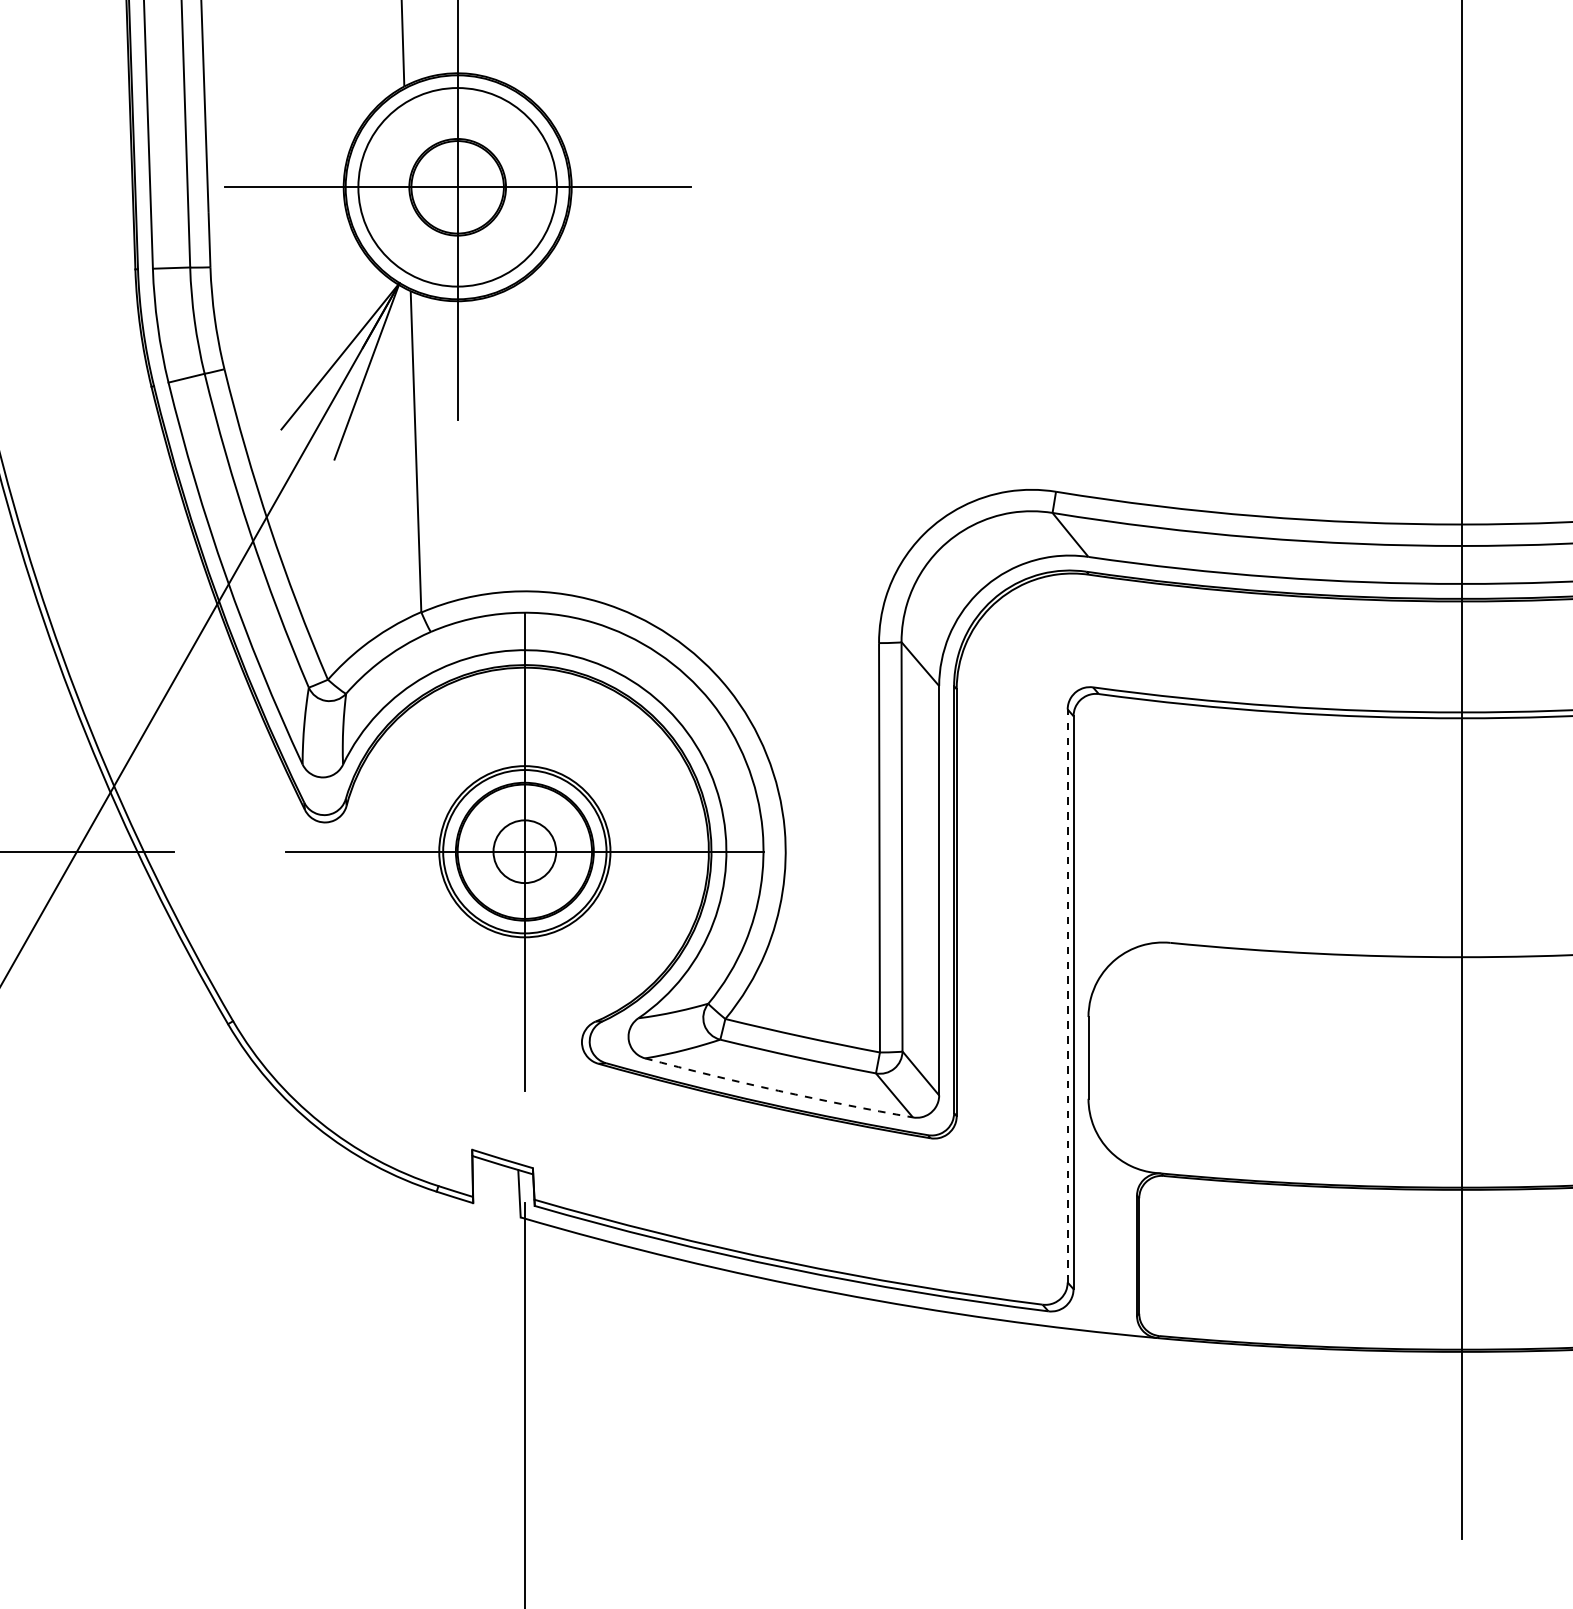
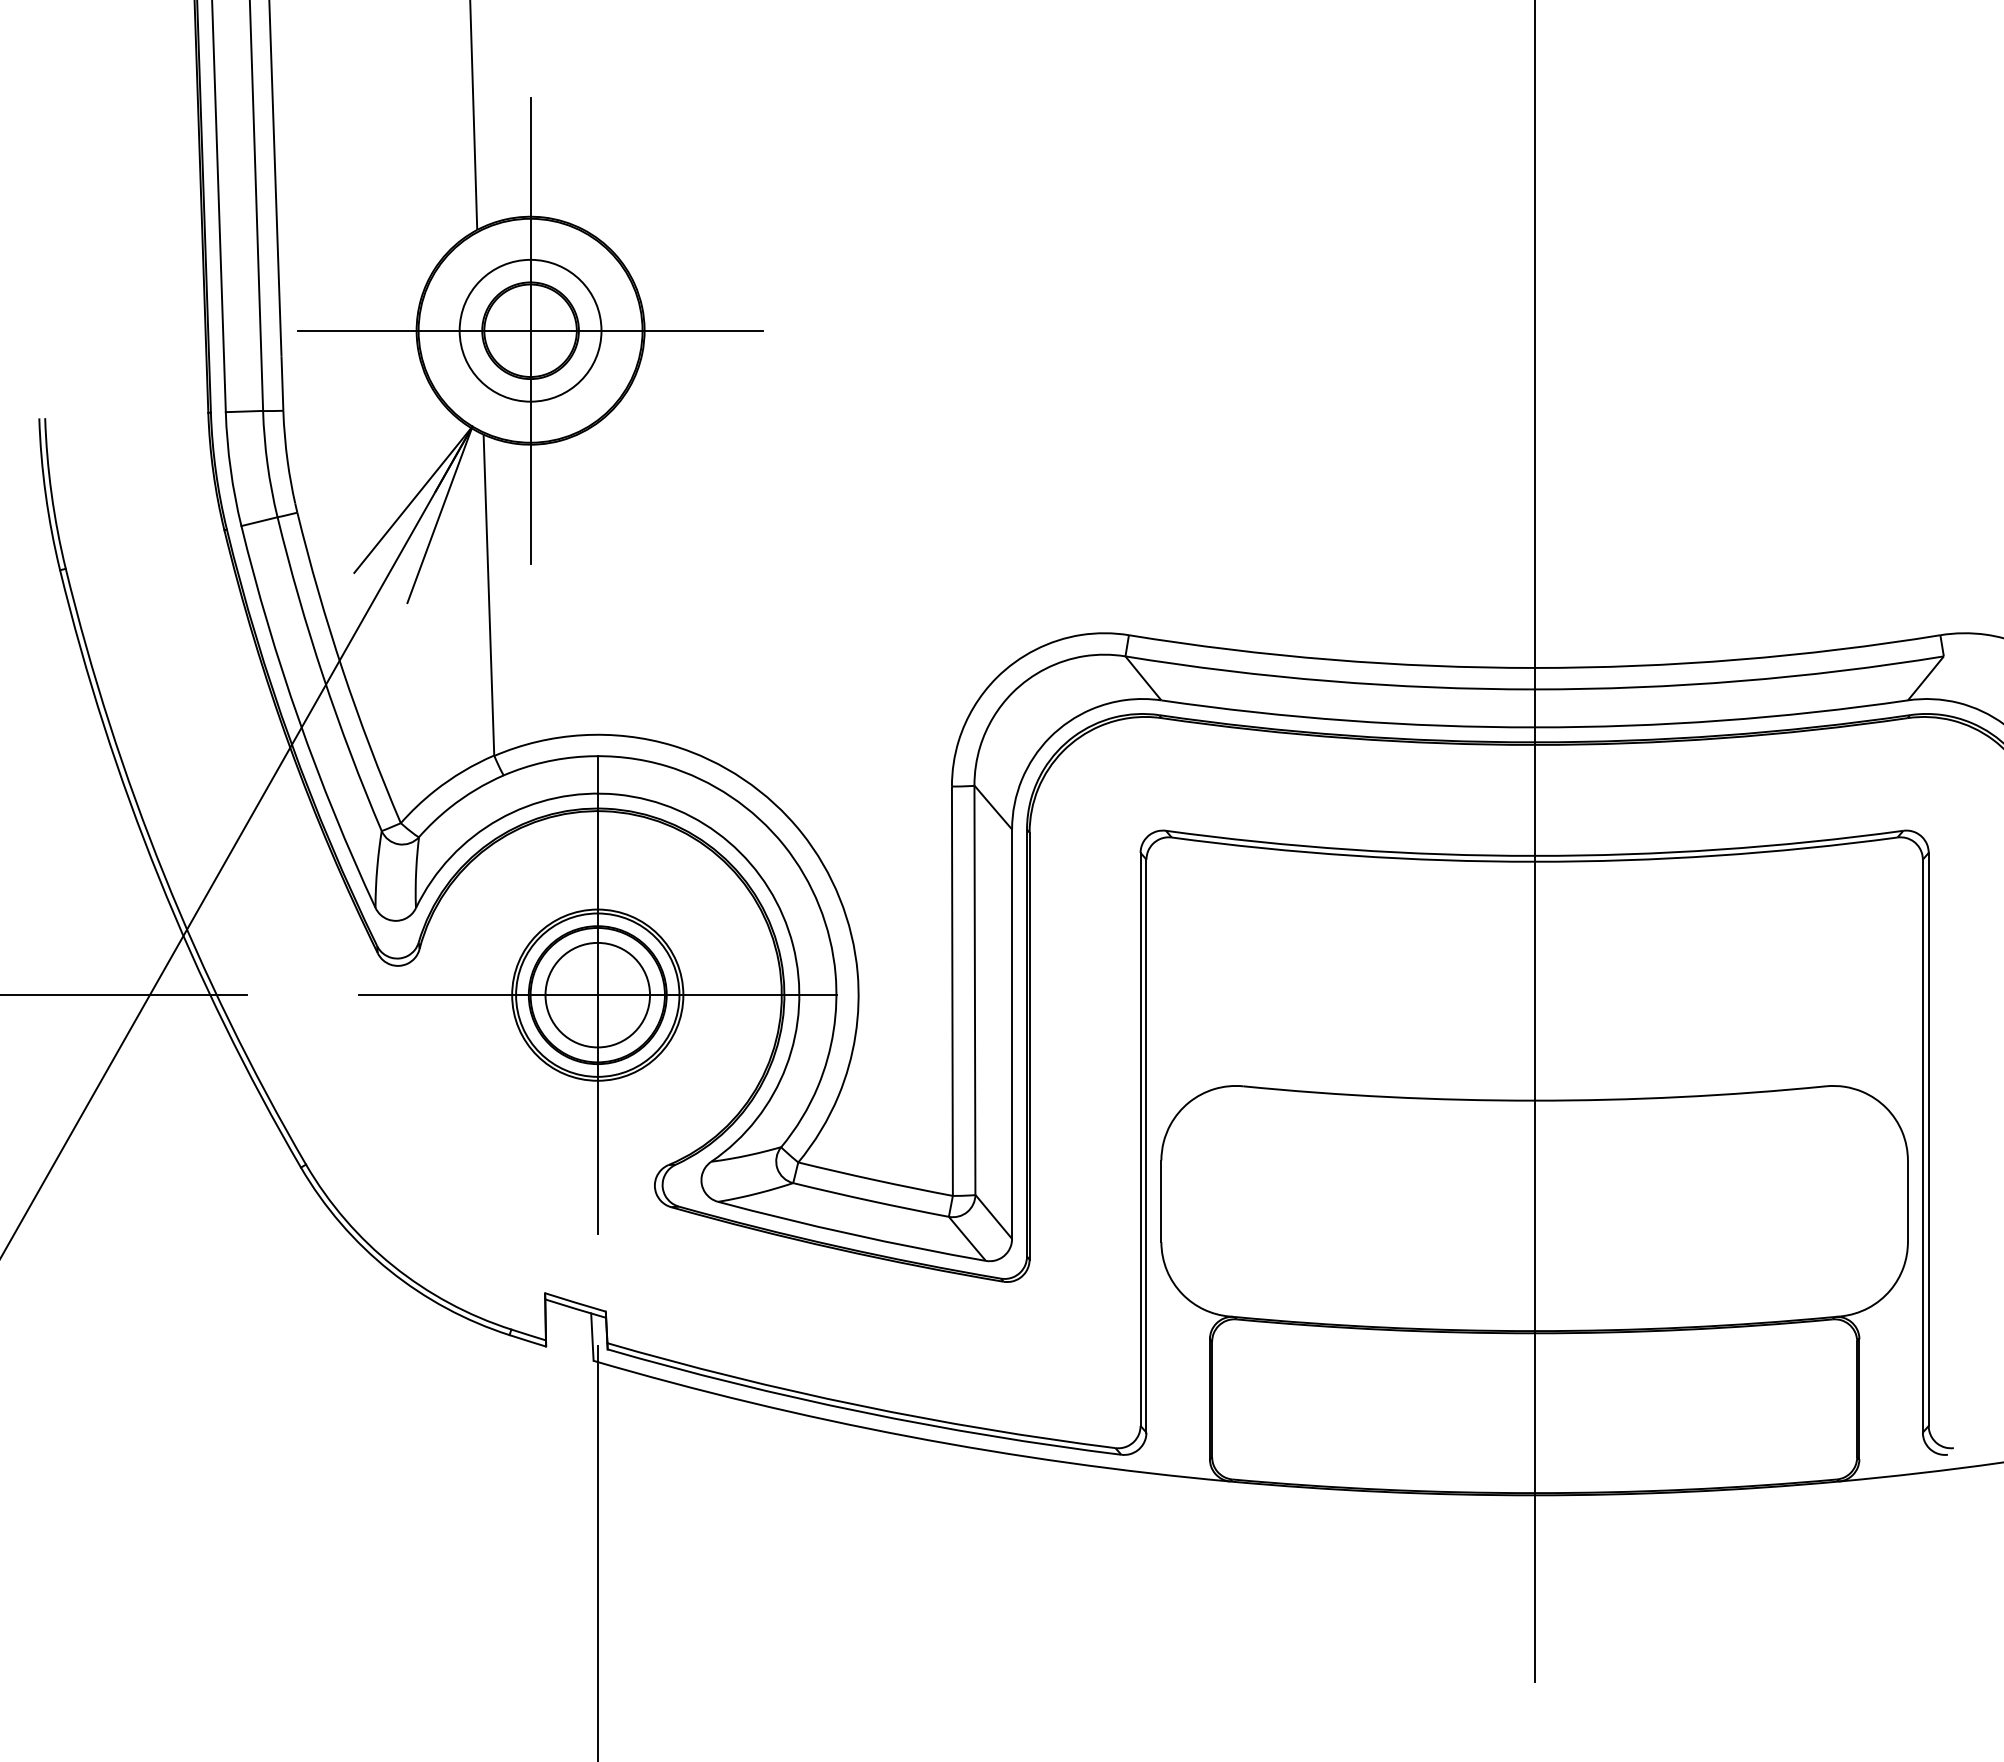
circle: (457, 187) -> (530, 330), size x0.71
circle: (524, 851) -> (597, 994), size x1.67
line: (1067, 996) -> (1140, 1139), dashed -> solid
arc: (778, 1091) -> (851, 1234), dashed -> solid

